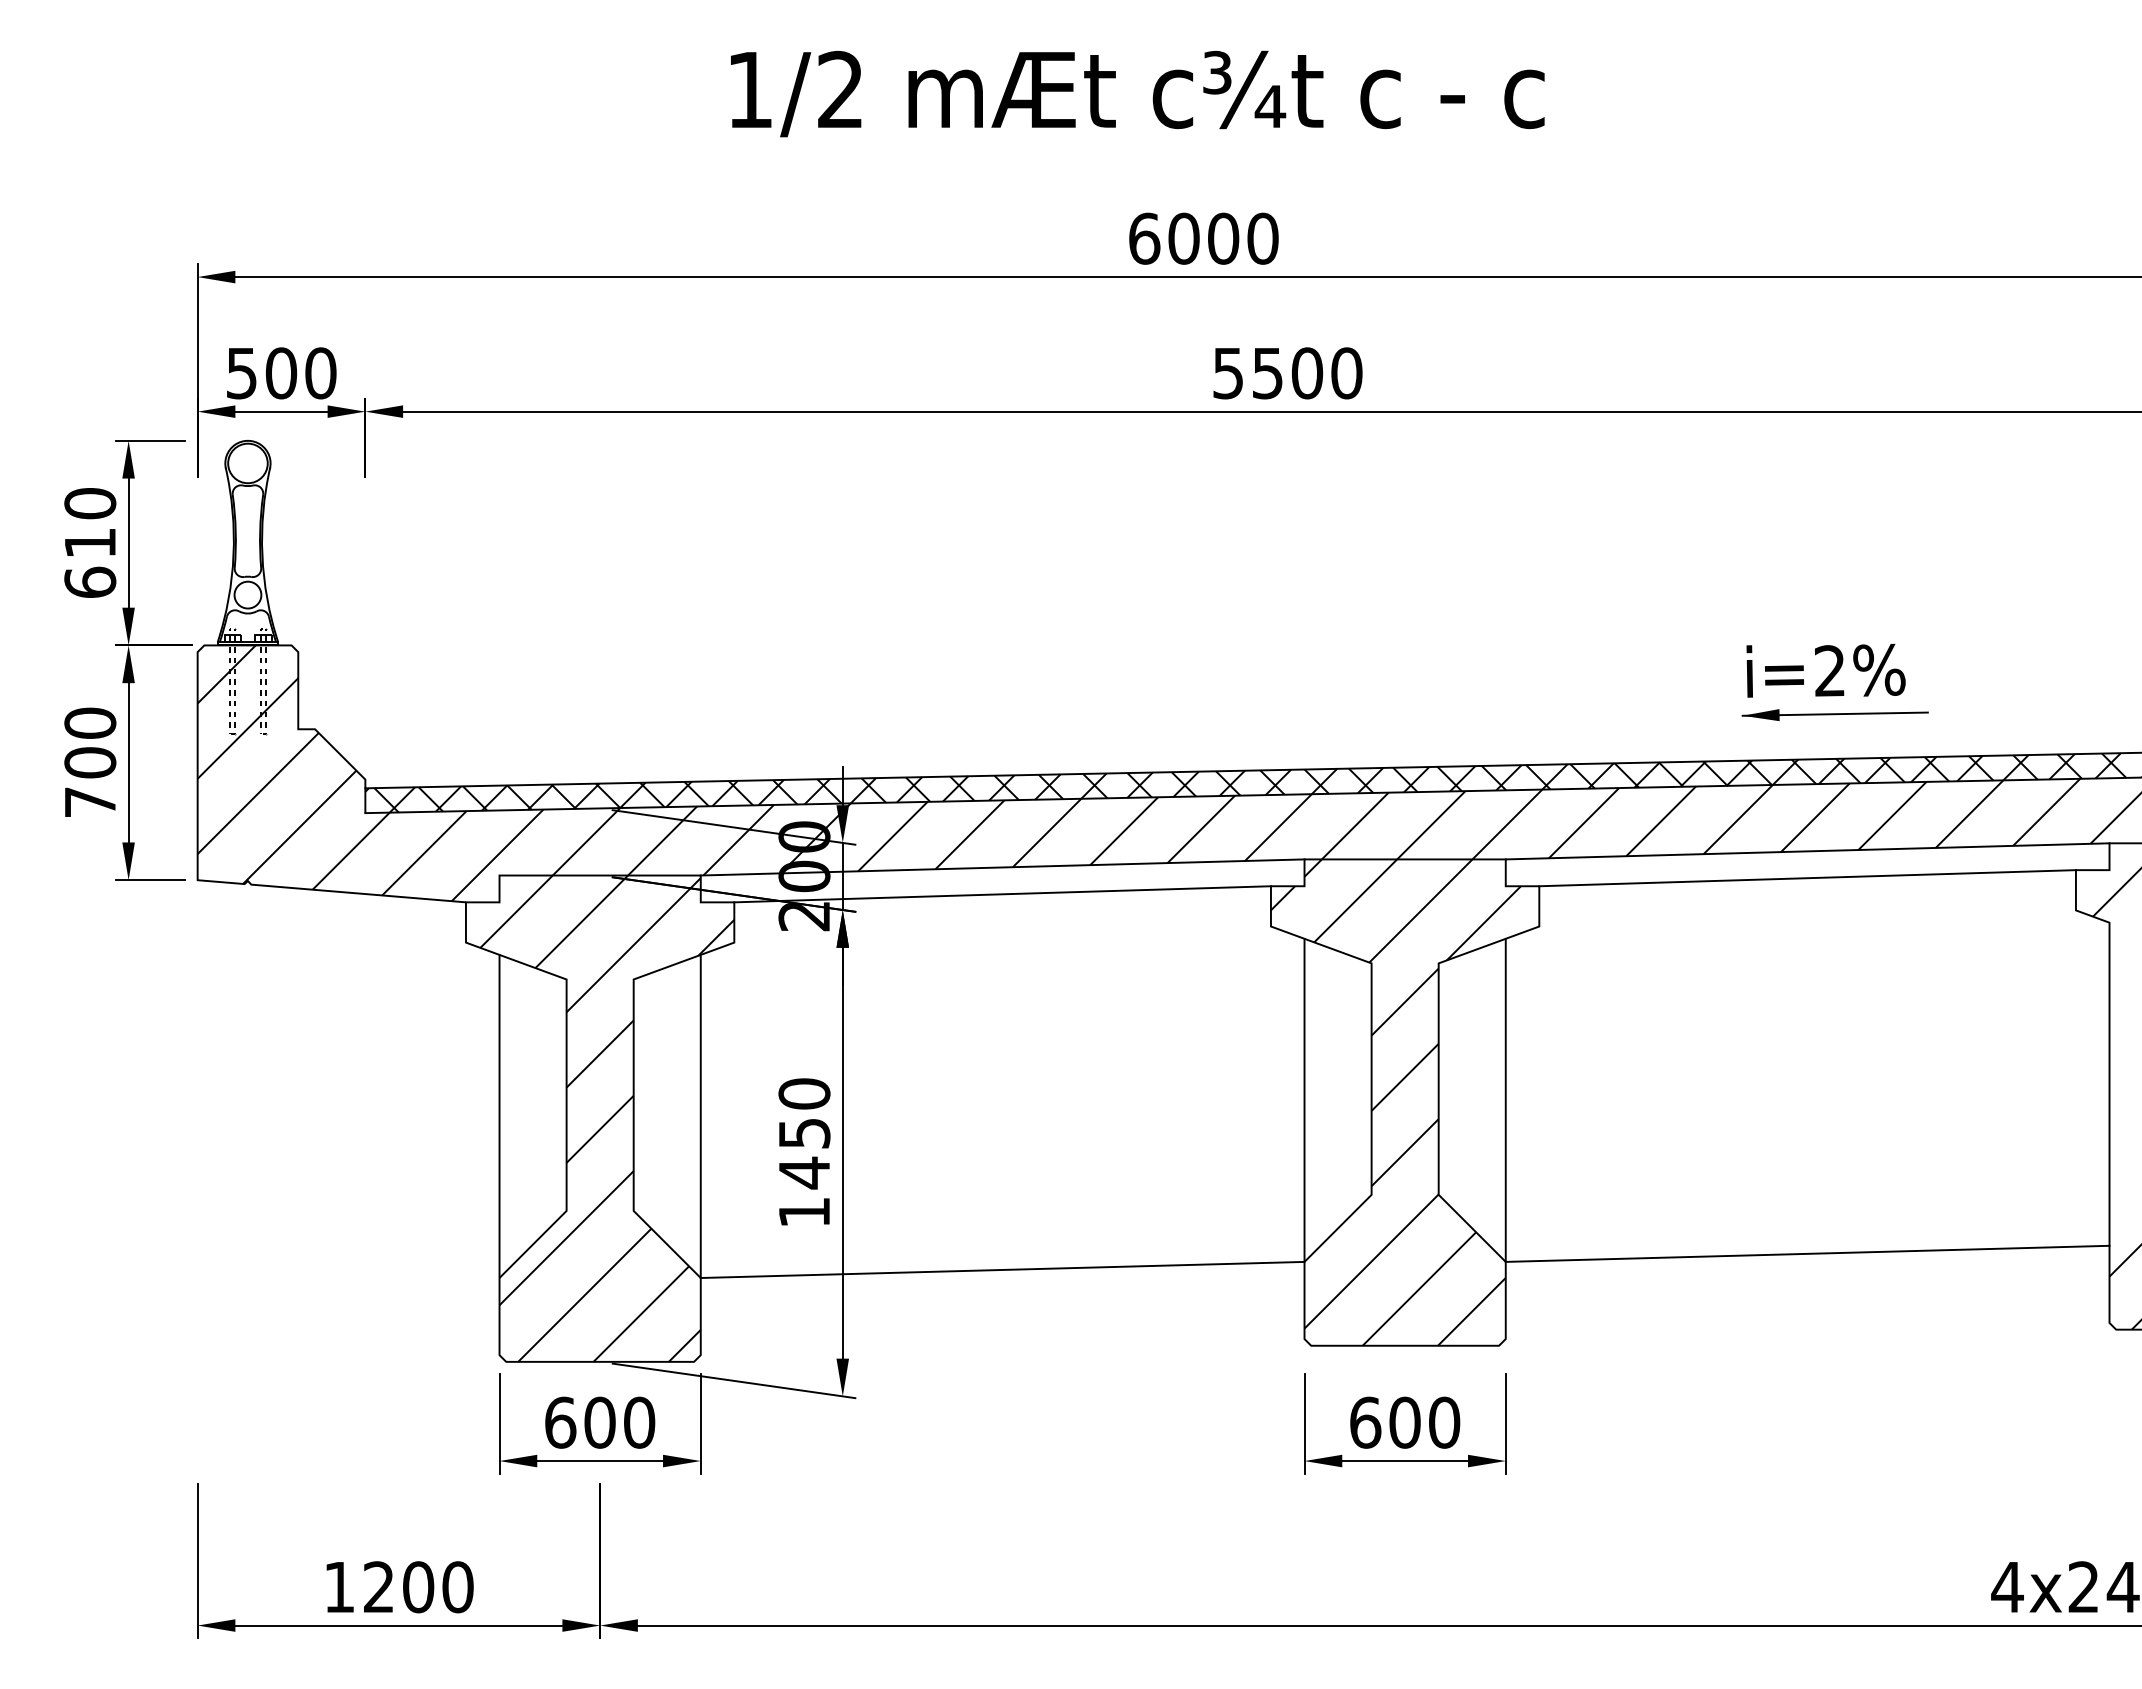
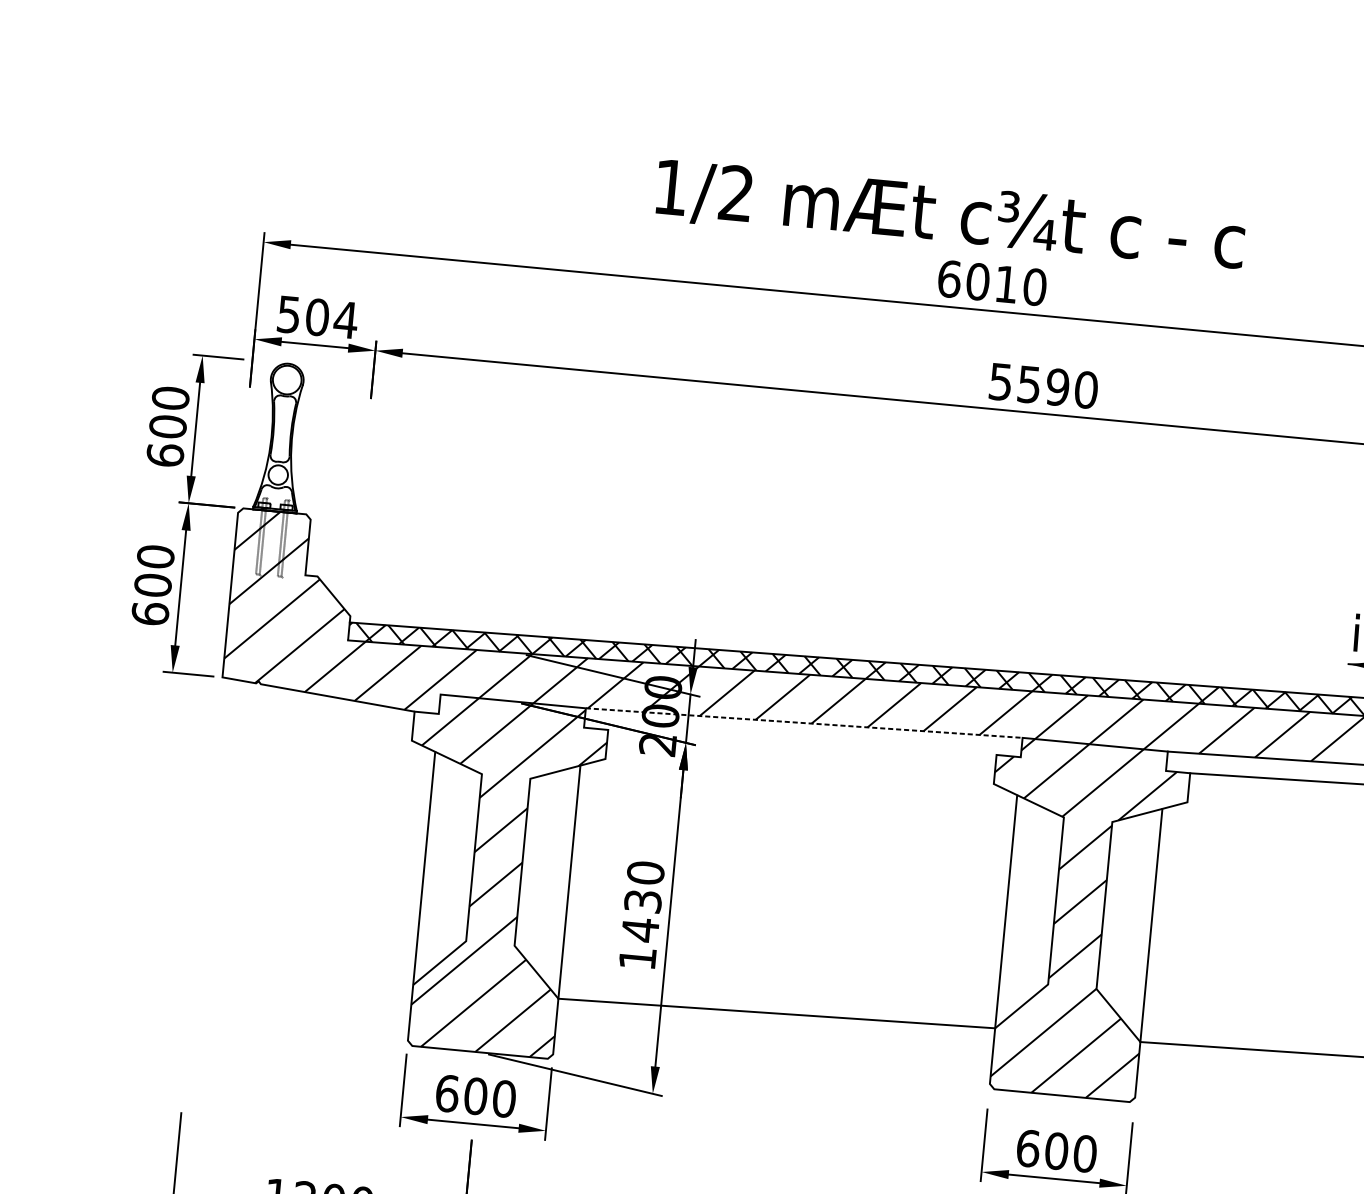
text: (1137, 93) -> (950, 216), moved
text: (1223, 238) -> (1006, 284), 6000 -> 6010
text: (320, 373) -> (345, 320), 500 -> 504
text: (1307, 373) -> (1057, 387), 5500 -> 5590
text: (90, 542) -> (168, 426), 610 -> 600
text: (90, 801) -> (150, 613), 700 -> 600
line: (1002, 867) -> (804, 723), solid -> dashed
line: (1002, 894) -> (802, 742), removed
text: (803, 1133) -> (642, 901), 1450 -> 1430

